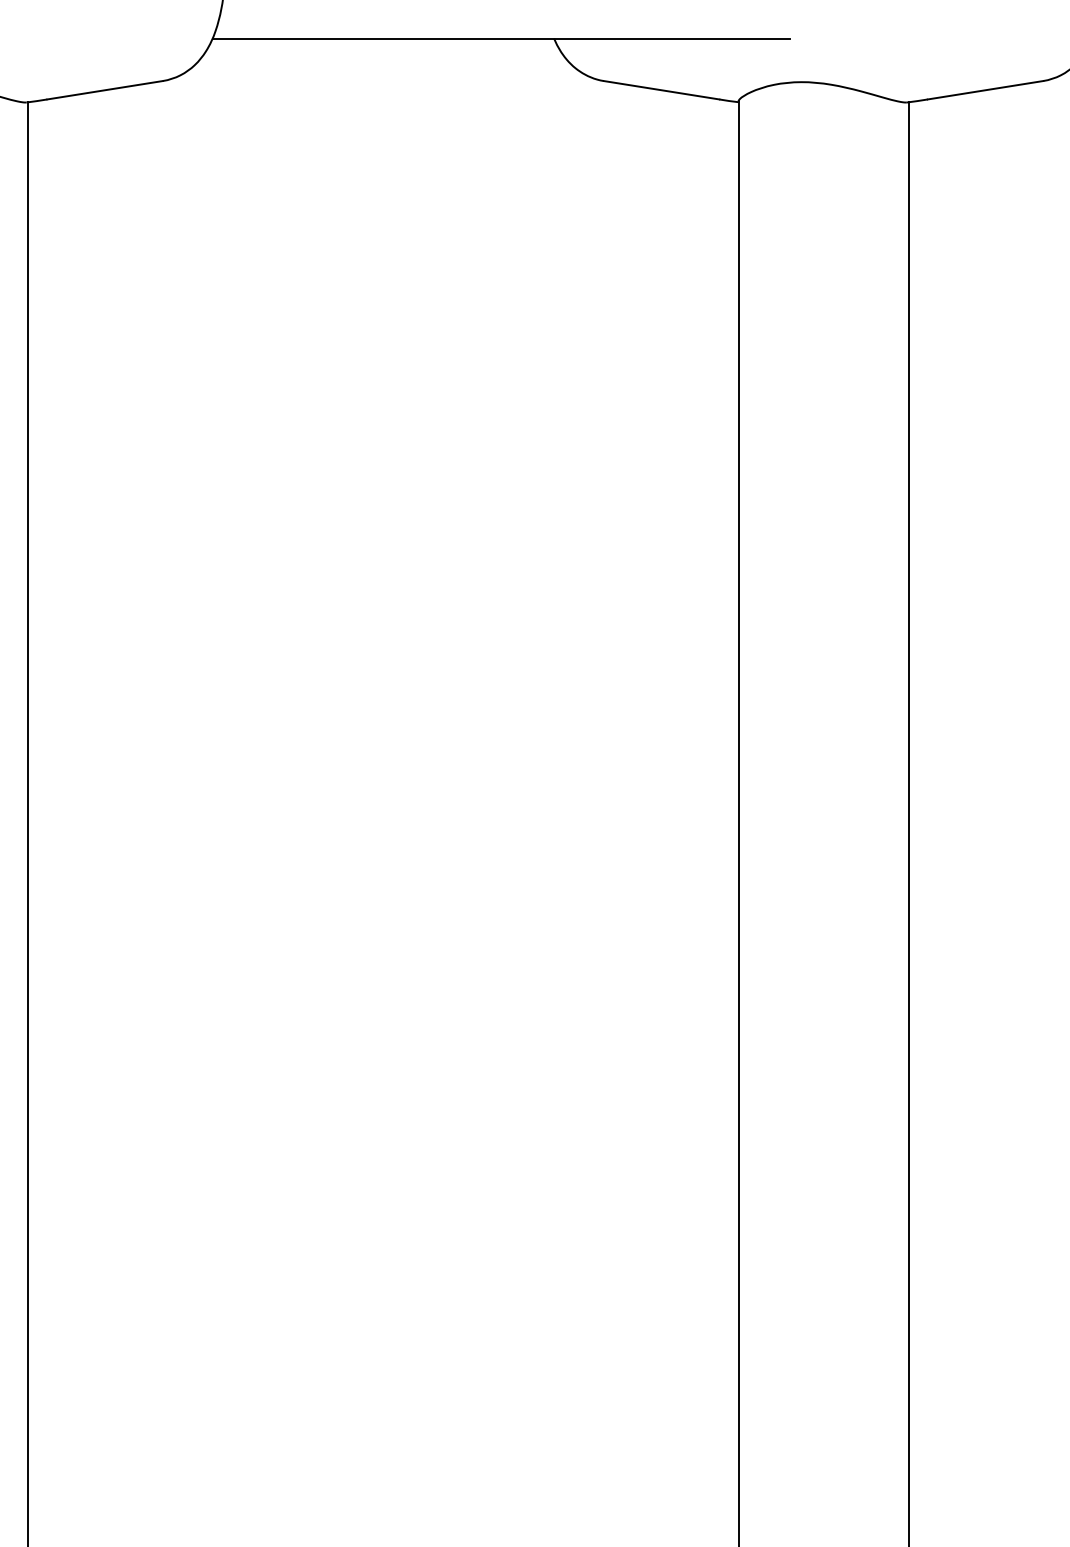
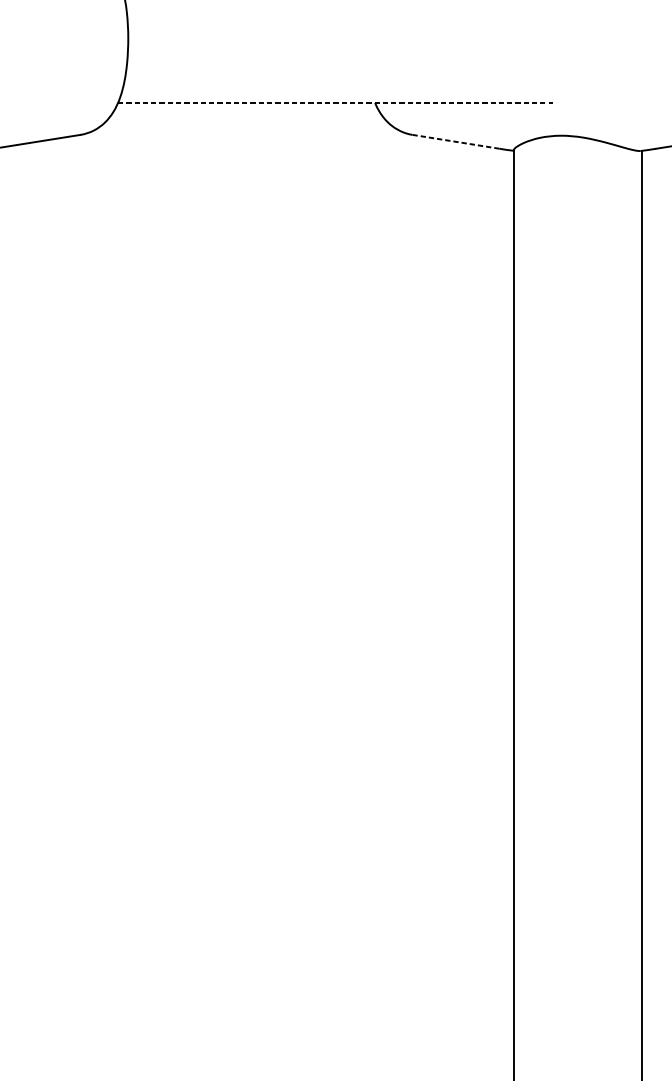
line: (501, 38) -> (335, 102), solid -> dashed
line: (662, 90) -> (456, 142), solid -> dashed

